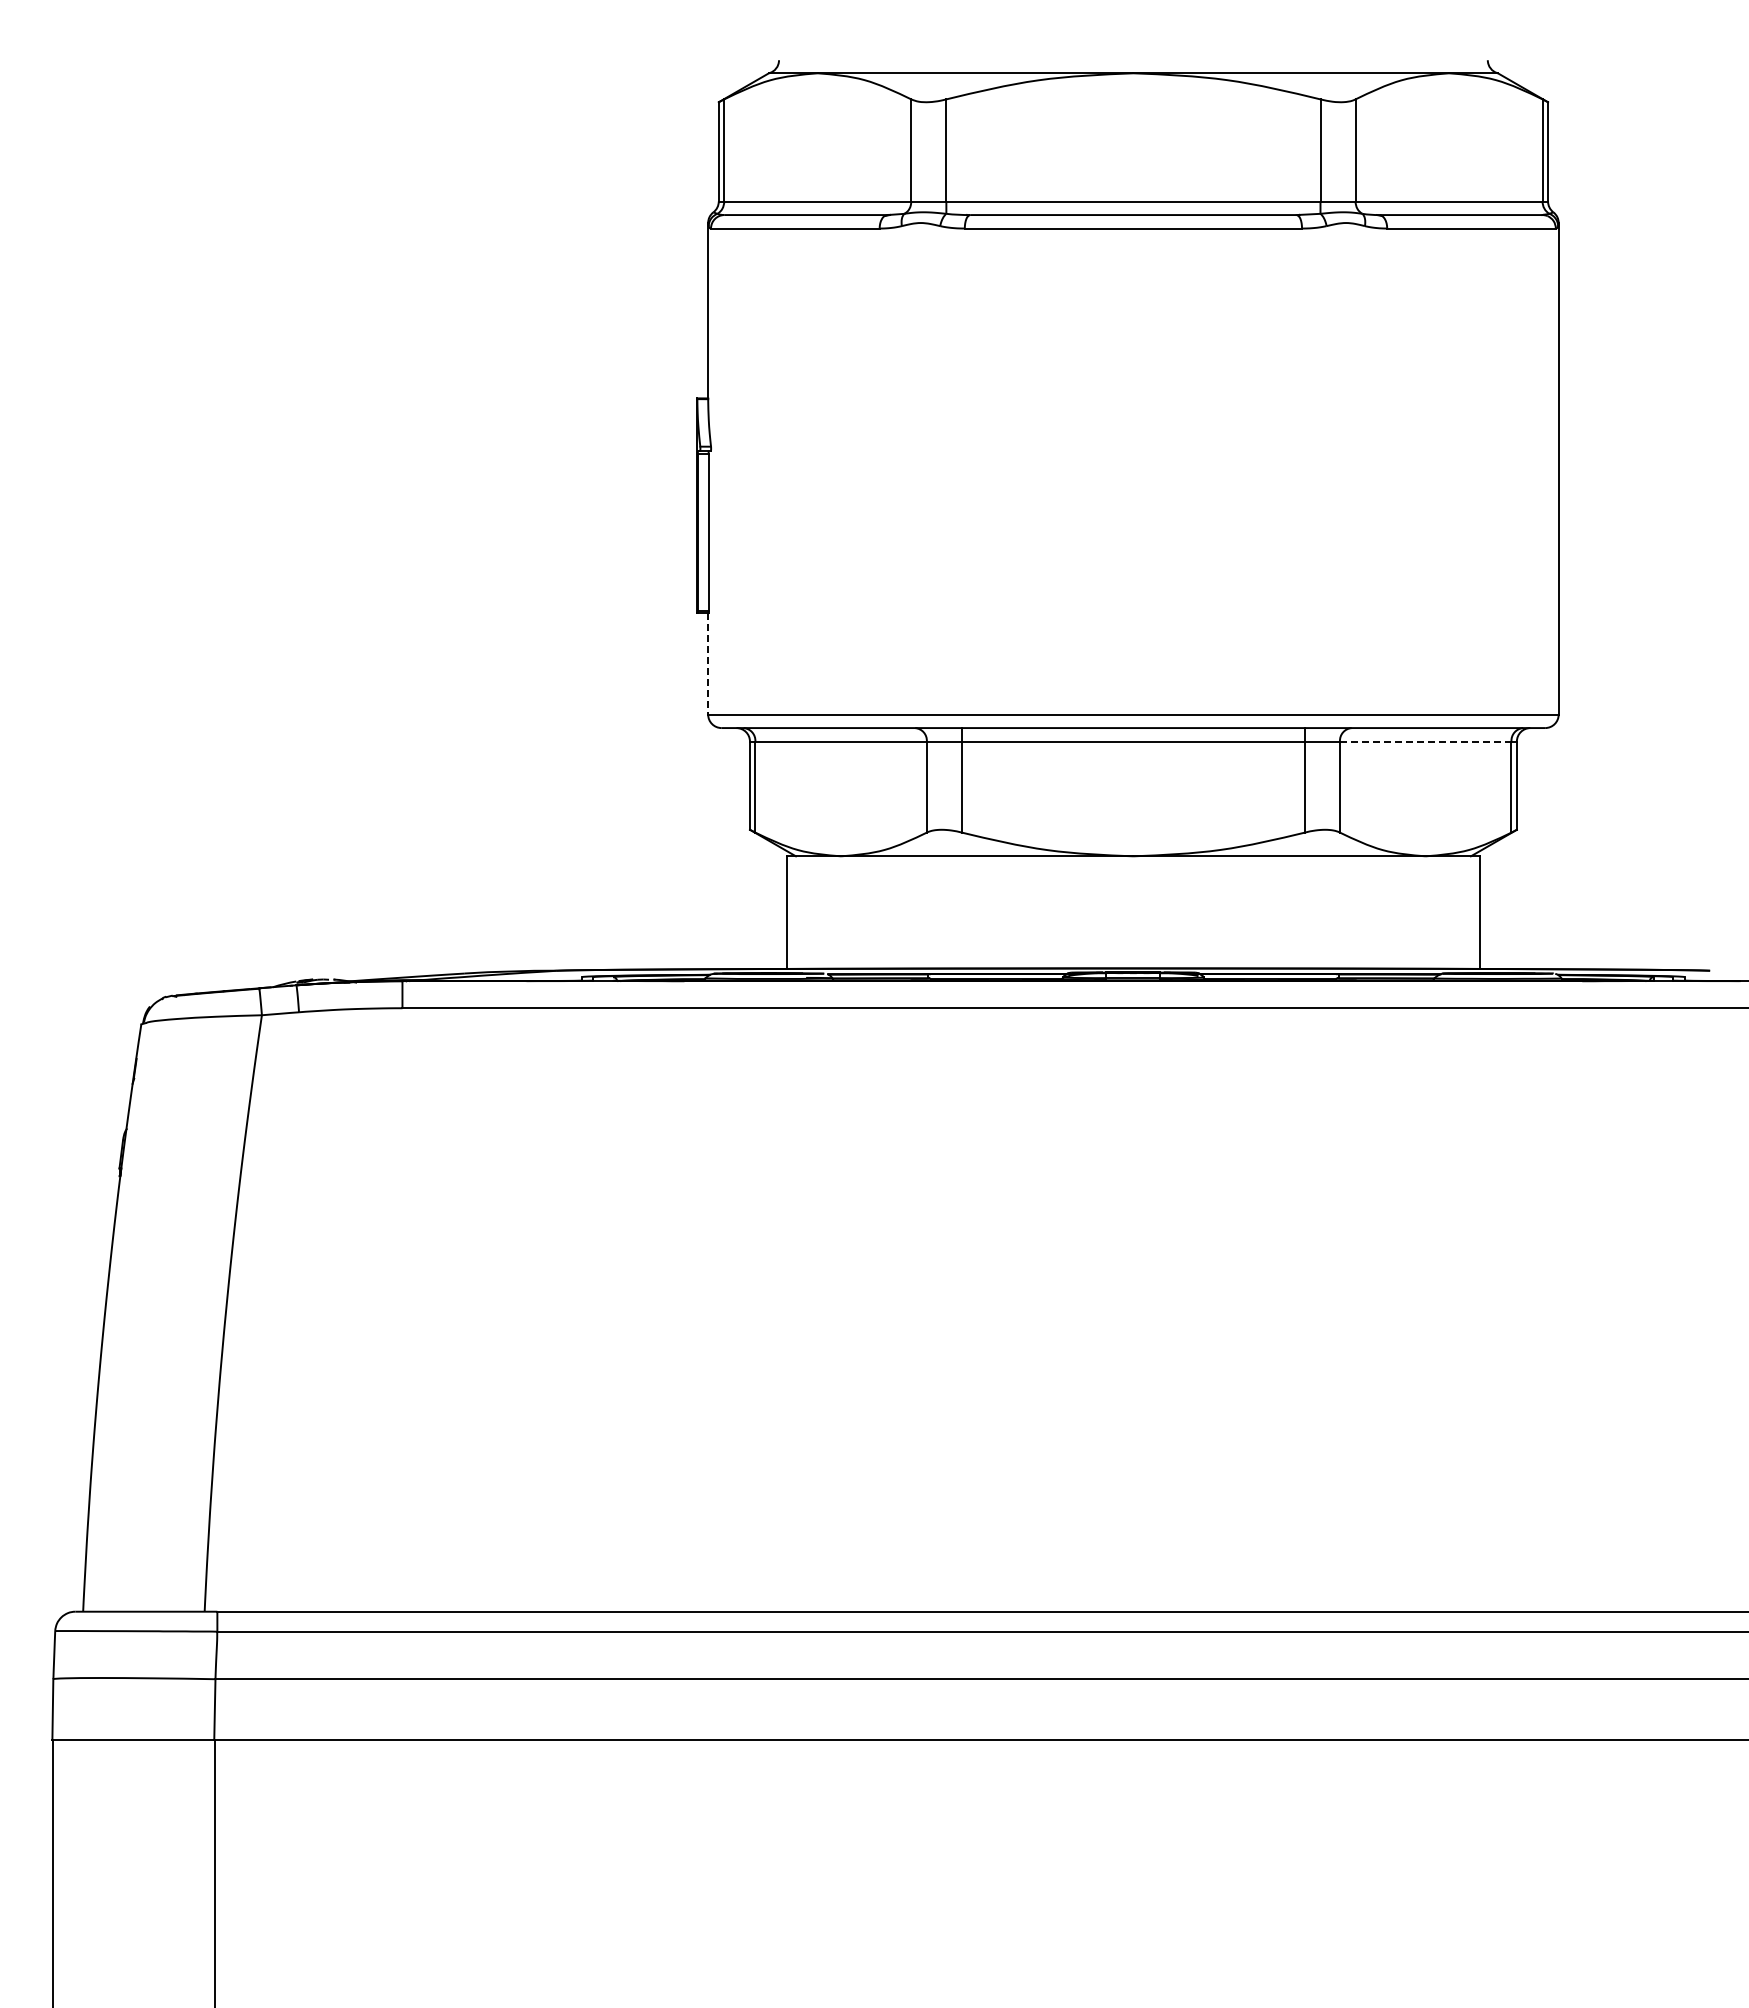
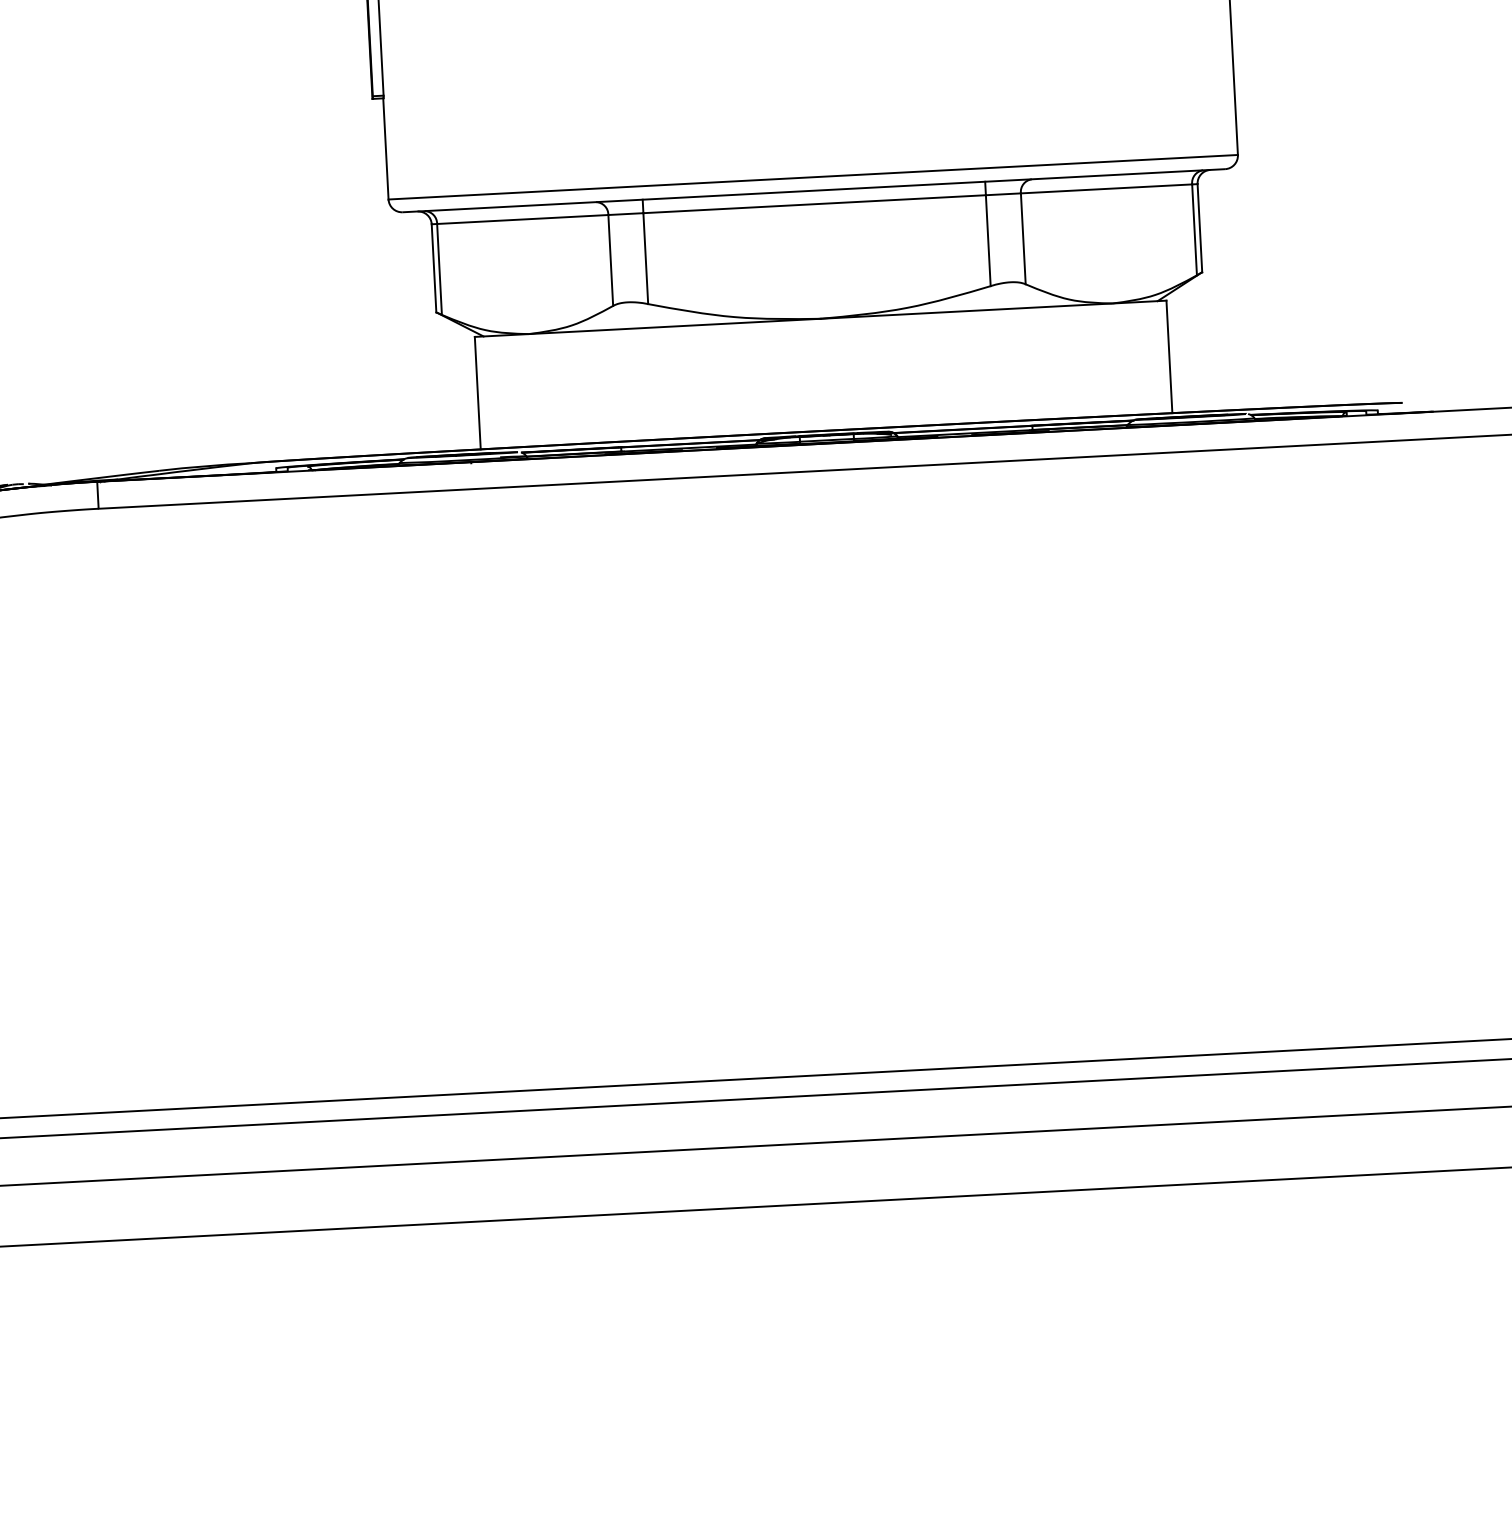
line: (708, 663) -> (386, 148), dashed -> solid
line: (1425, 741) -> (1106, 188), dashed -> solid

